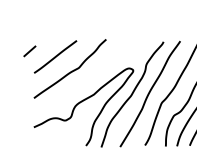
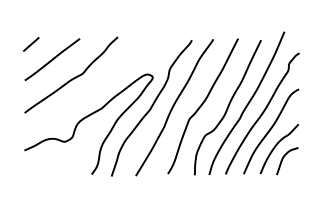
line: (30, 51) -> (31, 44), moved

